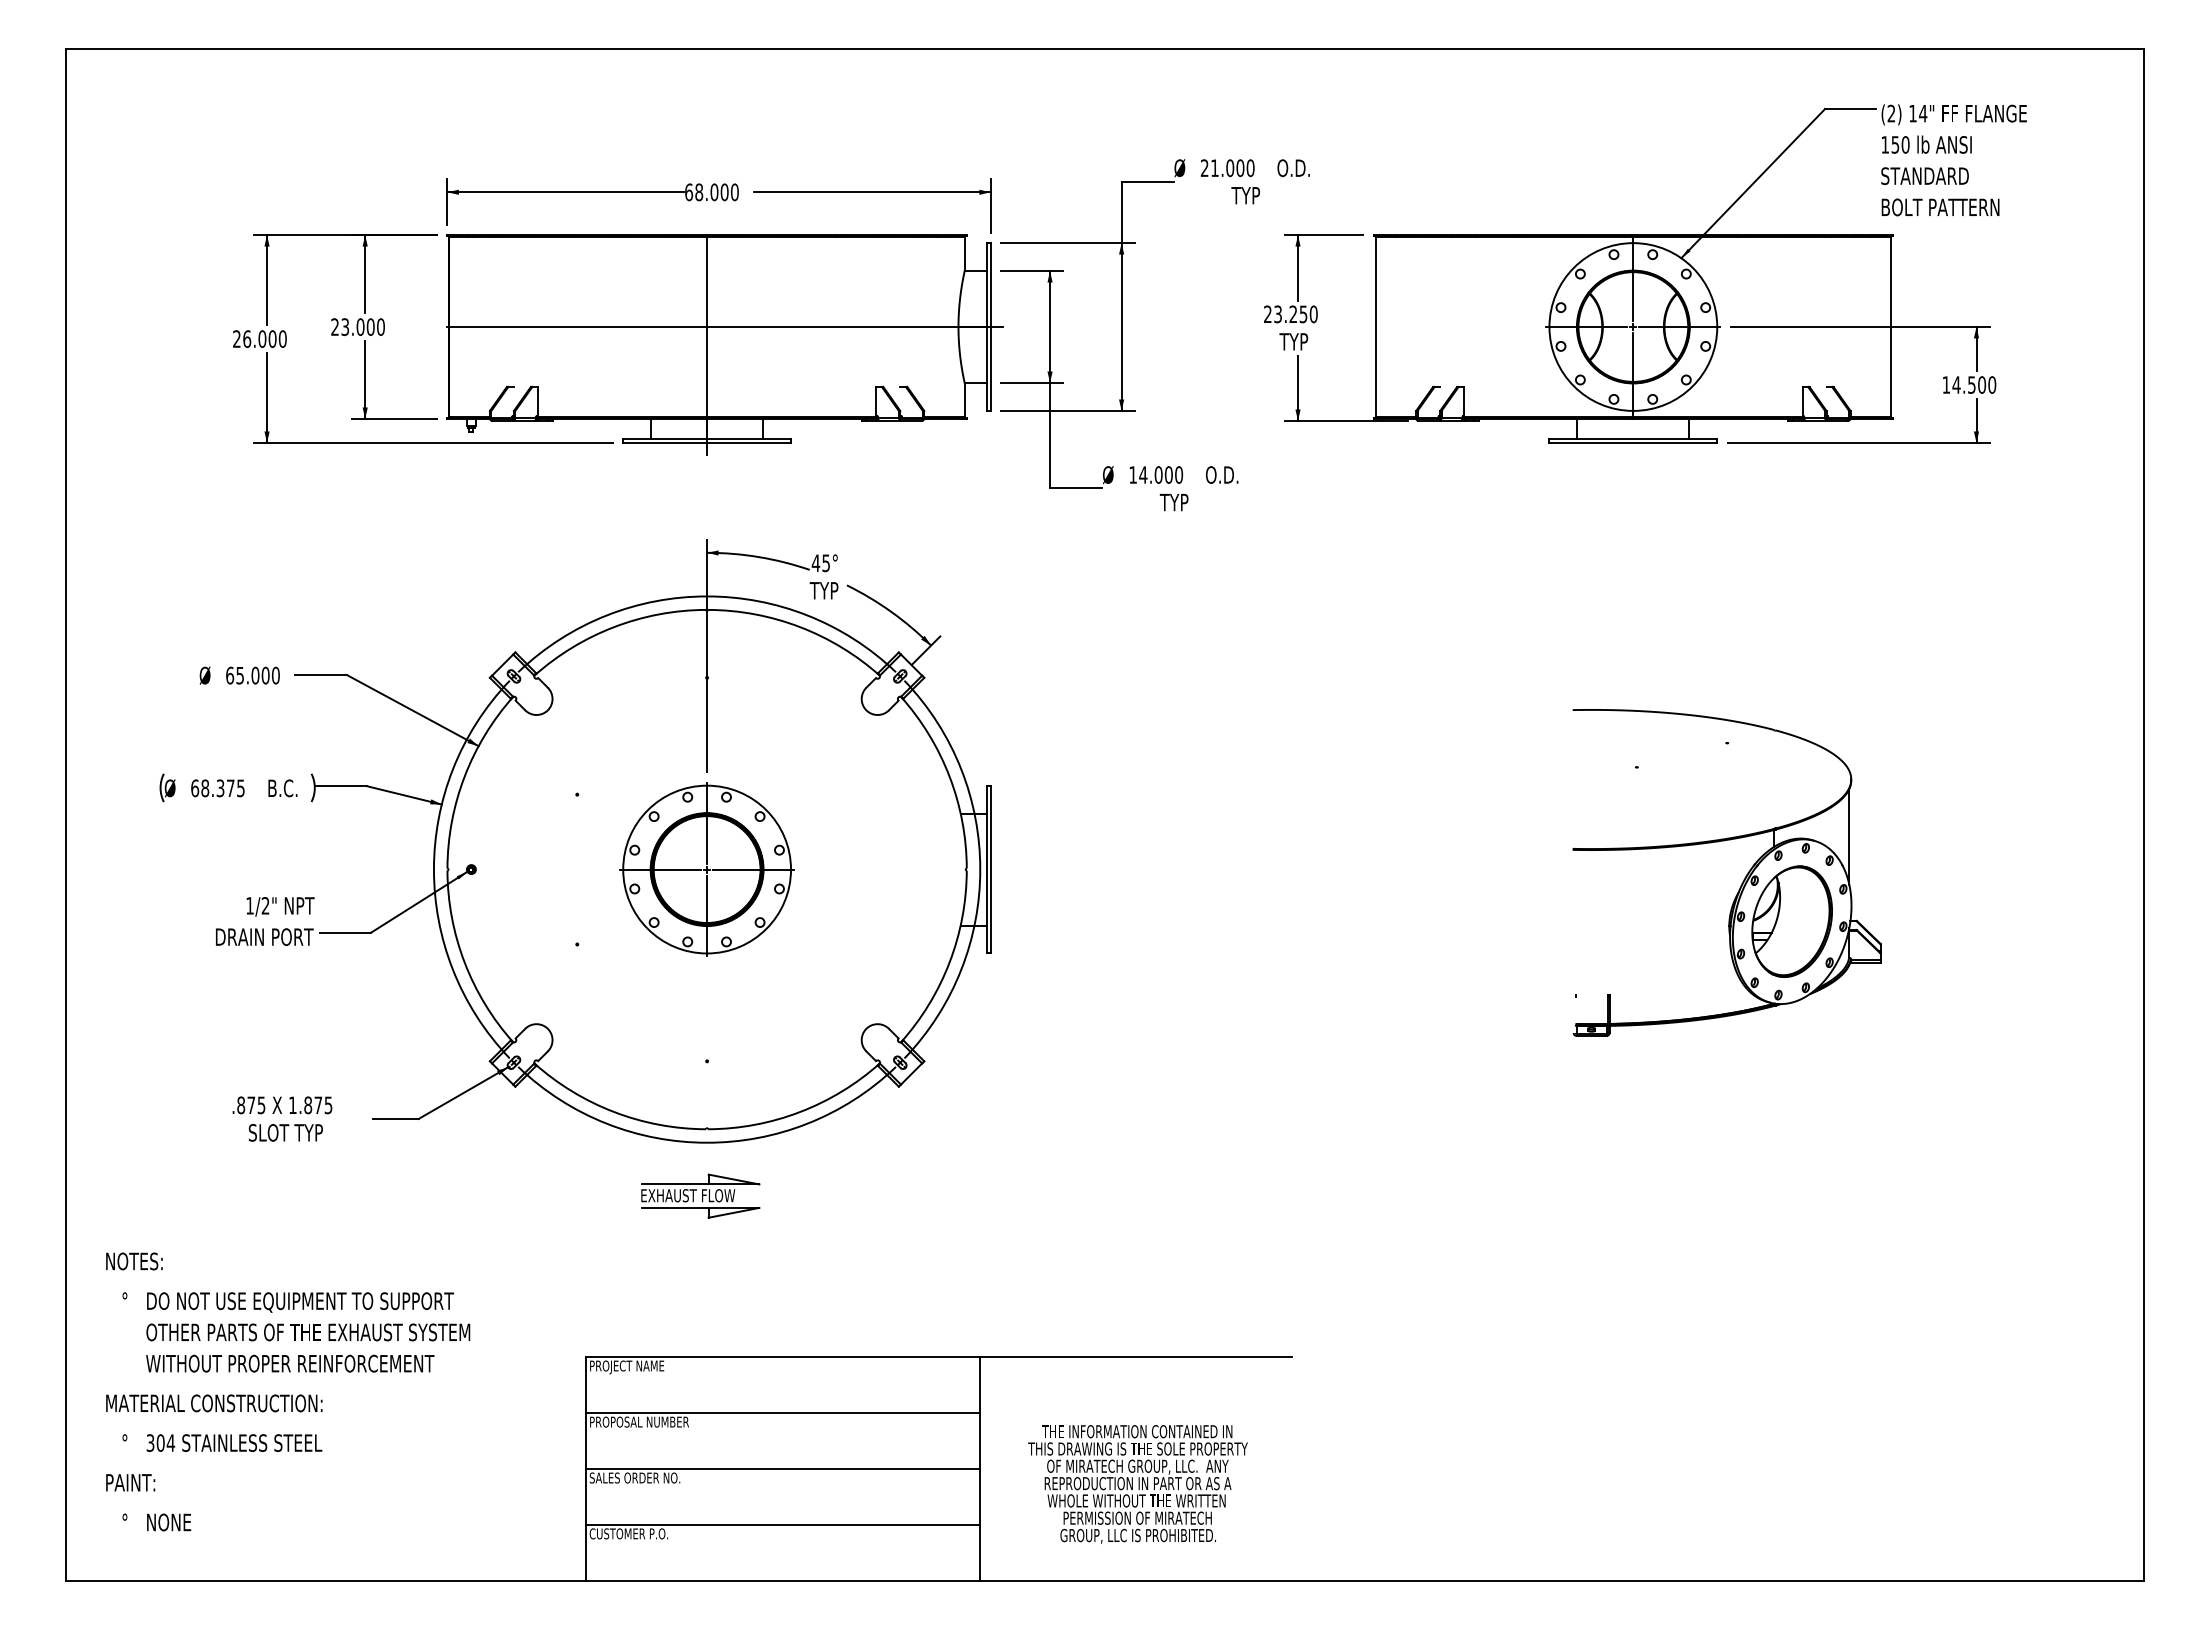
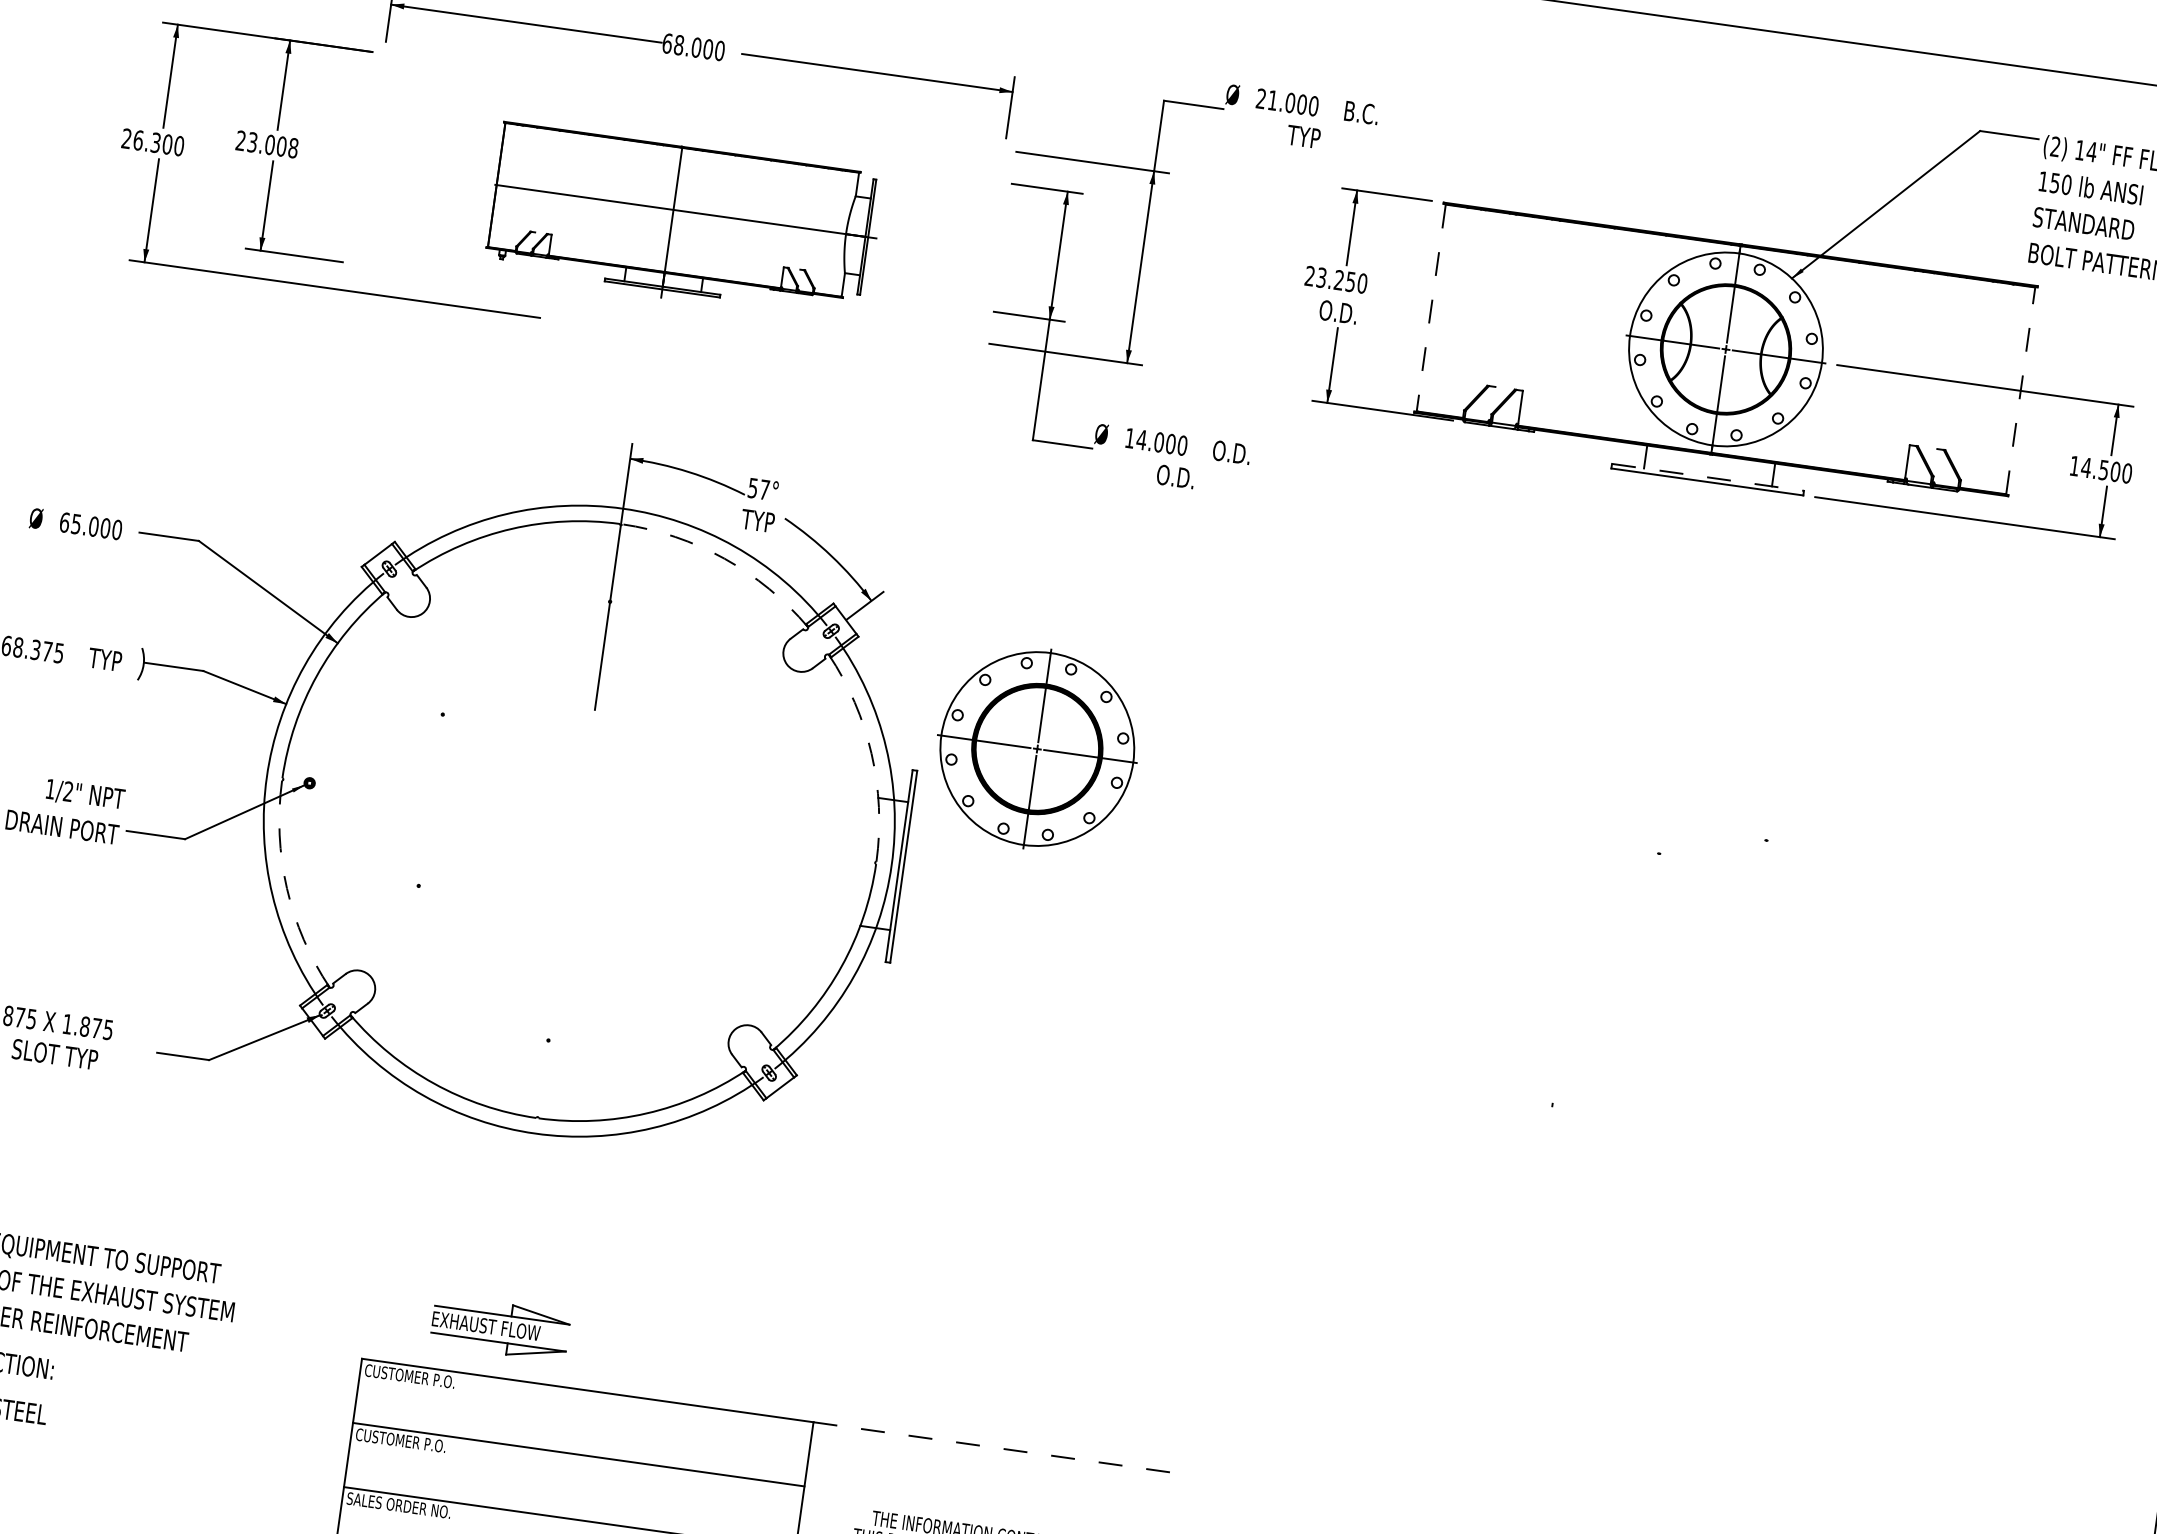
text: (1293, 168) -> (1362, 113), O.D. -> B.C.
text: (380, 326) -> (292, 147), 23.000 -> 23.008
line: (1891, 326) -> (2021, 390), solid -> dashed
line: (1375, 327) -> (1430, 308), solid -> dashed
text: (262, 338) -> (156, 142), 26.000 -> 26.300
text: (1295, 341) -> (1337, 311), TYP -> O.D.
part: (724, 344) -> (683, 223), size x0.6
line: (1633, 438) -> (1708, 476), solid -> dashed
text: (1176, 502) -> (1175, 476), TYP -> O.D.
text: (820, 563) -> (758, 489), 45° -> 57°
arc: (800, 627) -> (725, 559), solid -> dashed
arc: (949, 776) -> (871, 753), solid -> dashed
text: (281, 788) -> (105, 659), B.C. -> TYP
part: (706, 869) -> (1036, 748), moved
part: (1742, 881) -> (1761, 1001), removed
arc: (464, 962) -> (286, 888), solid -> dashed
part: (700, 1195) -> (500, 1327), moved
line: (1136, 1356) -> (992, 1447), solid -> dashed
text: (628, 1367) -> (409, 1378), PROJECT NAME -> CUSTOMER P.O.
text: (638, 1421) -> (412, 1441), PROPOSAL NUMBER -> CUSTOMER P.O.

